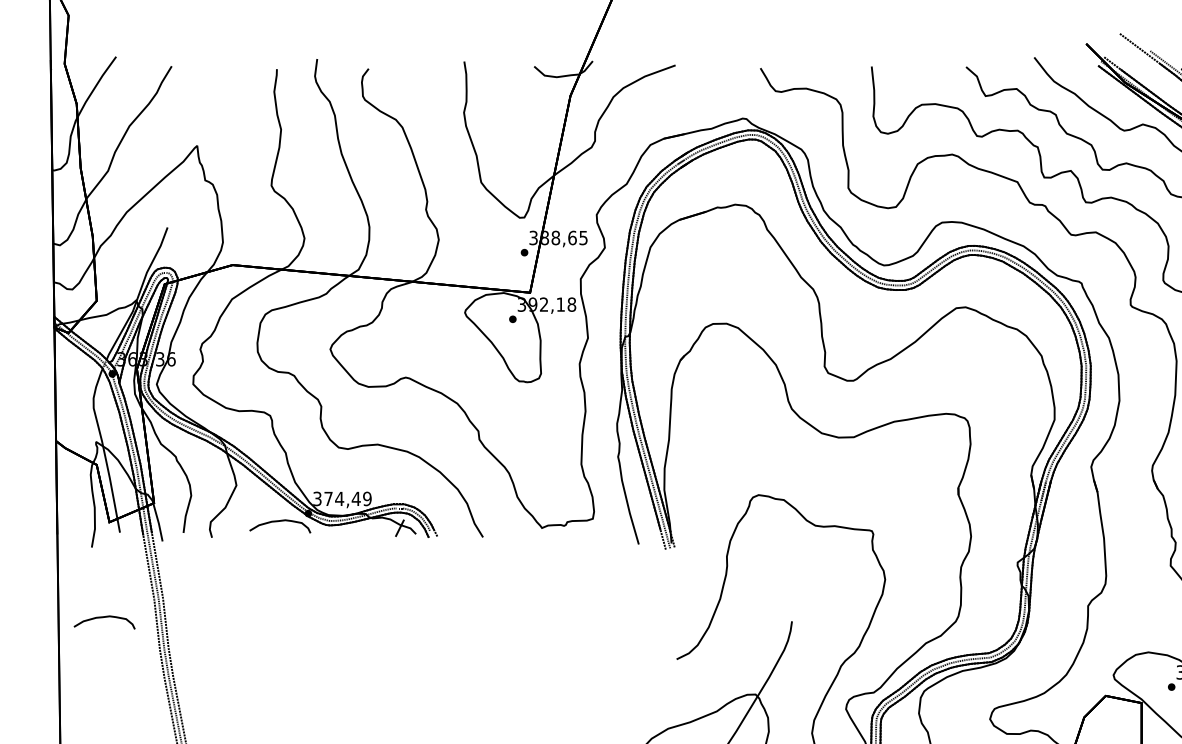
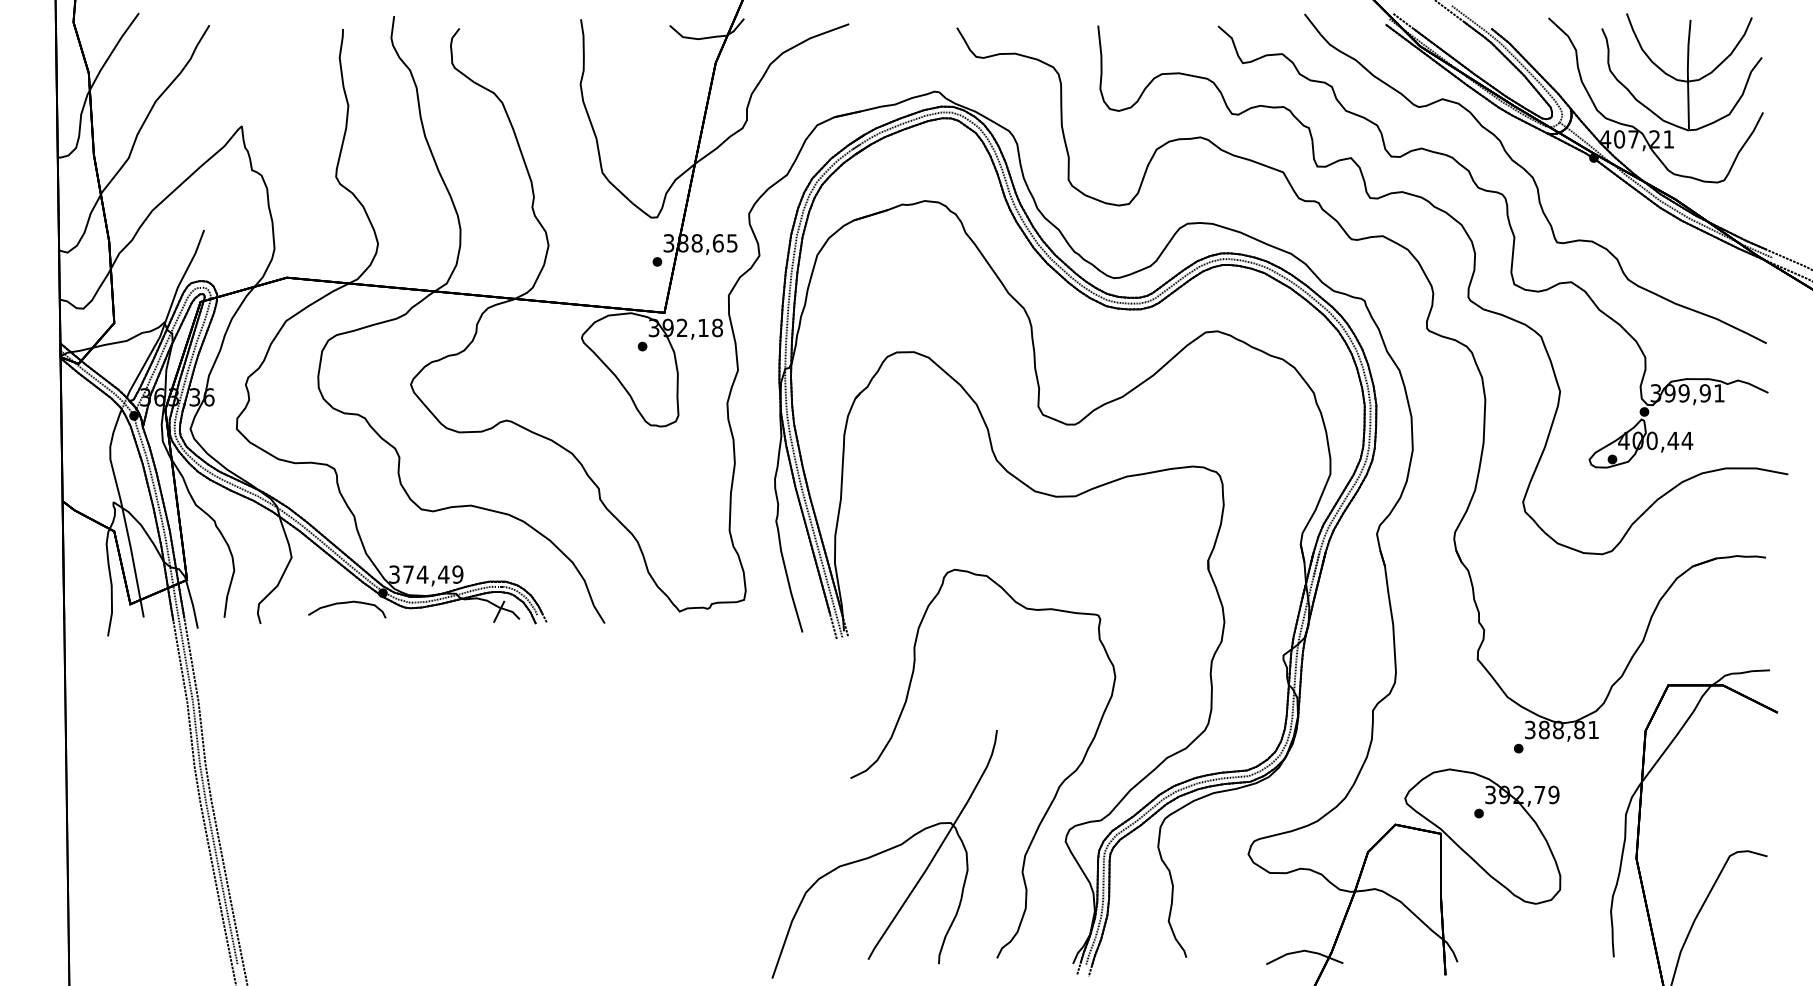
curve: (104, 617) -> (124, 725), removed

